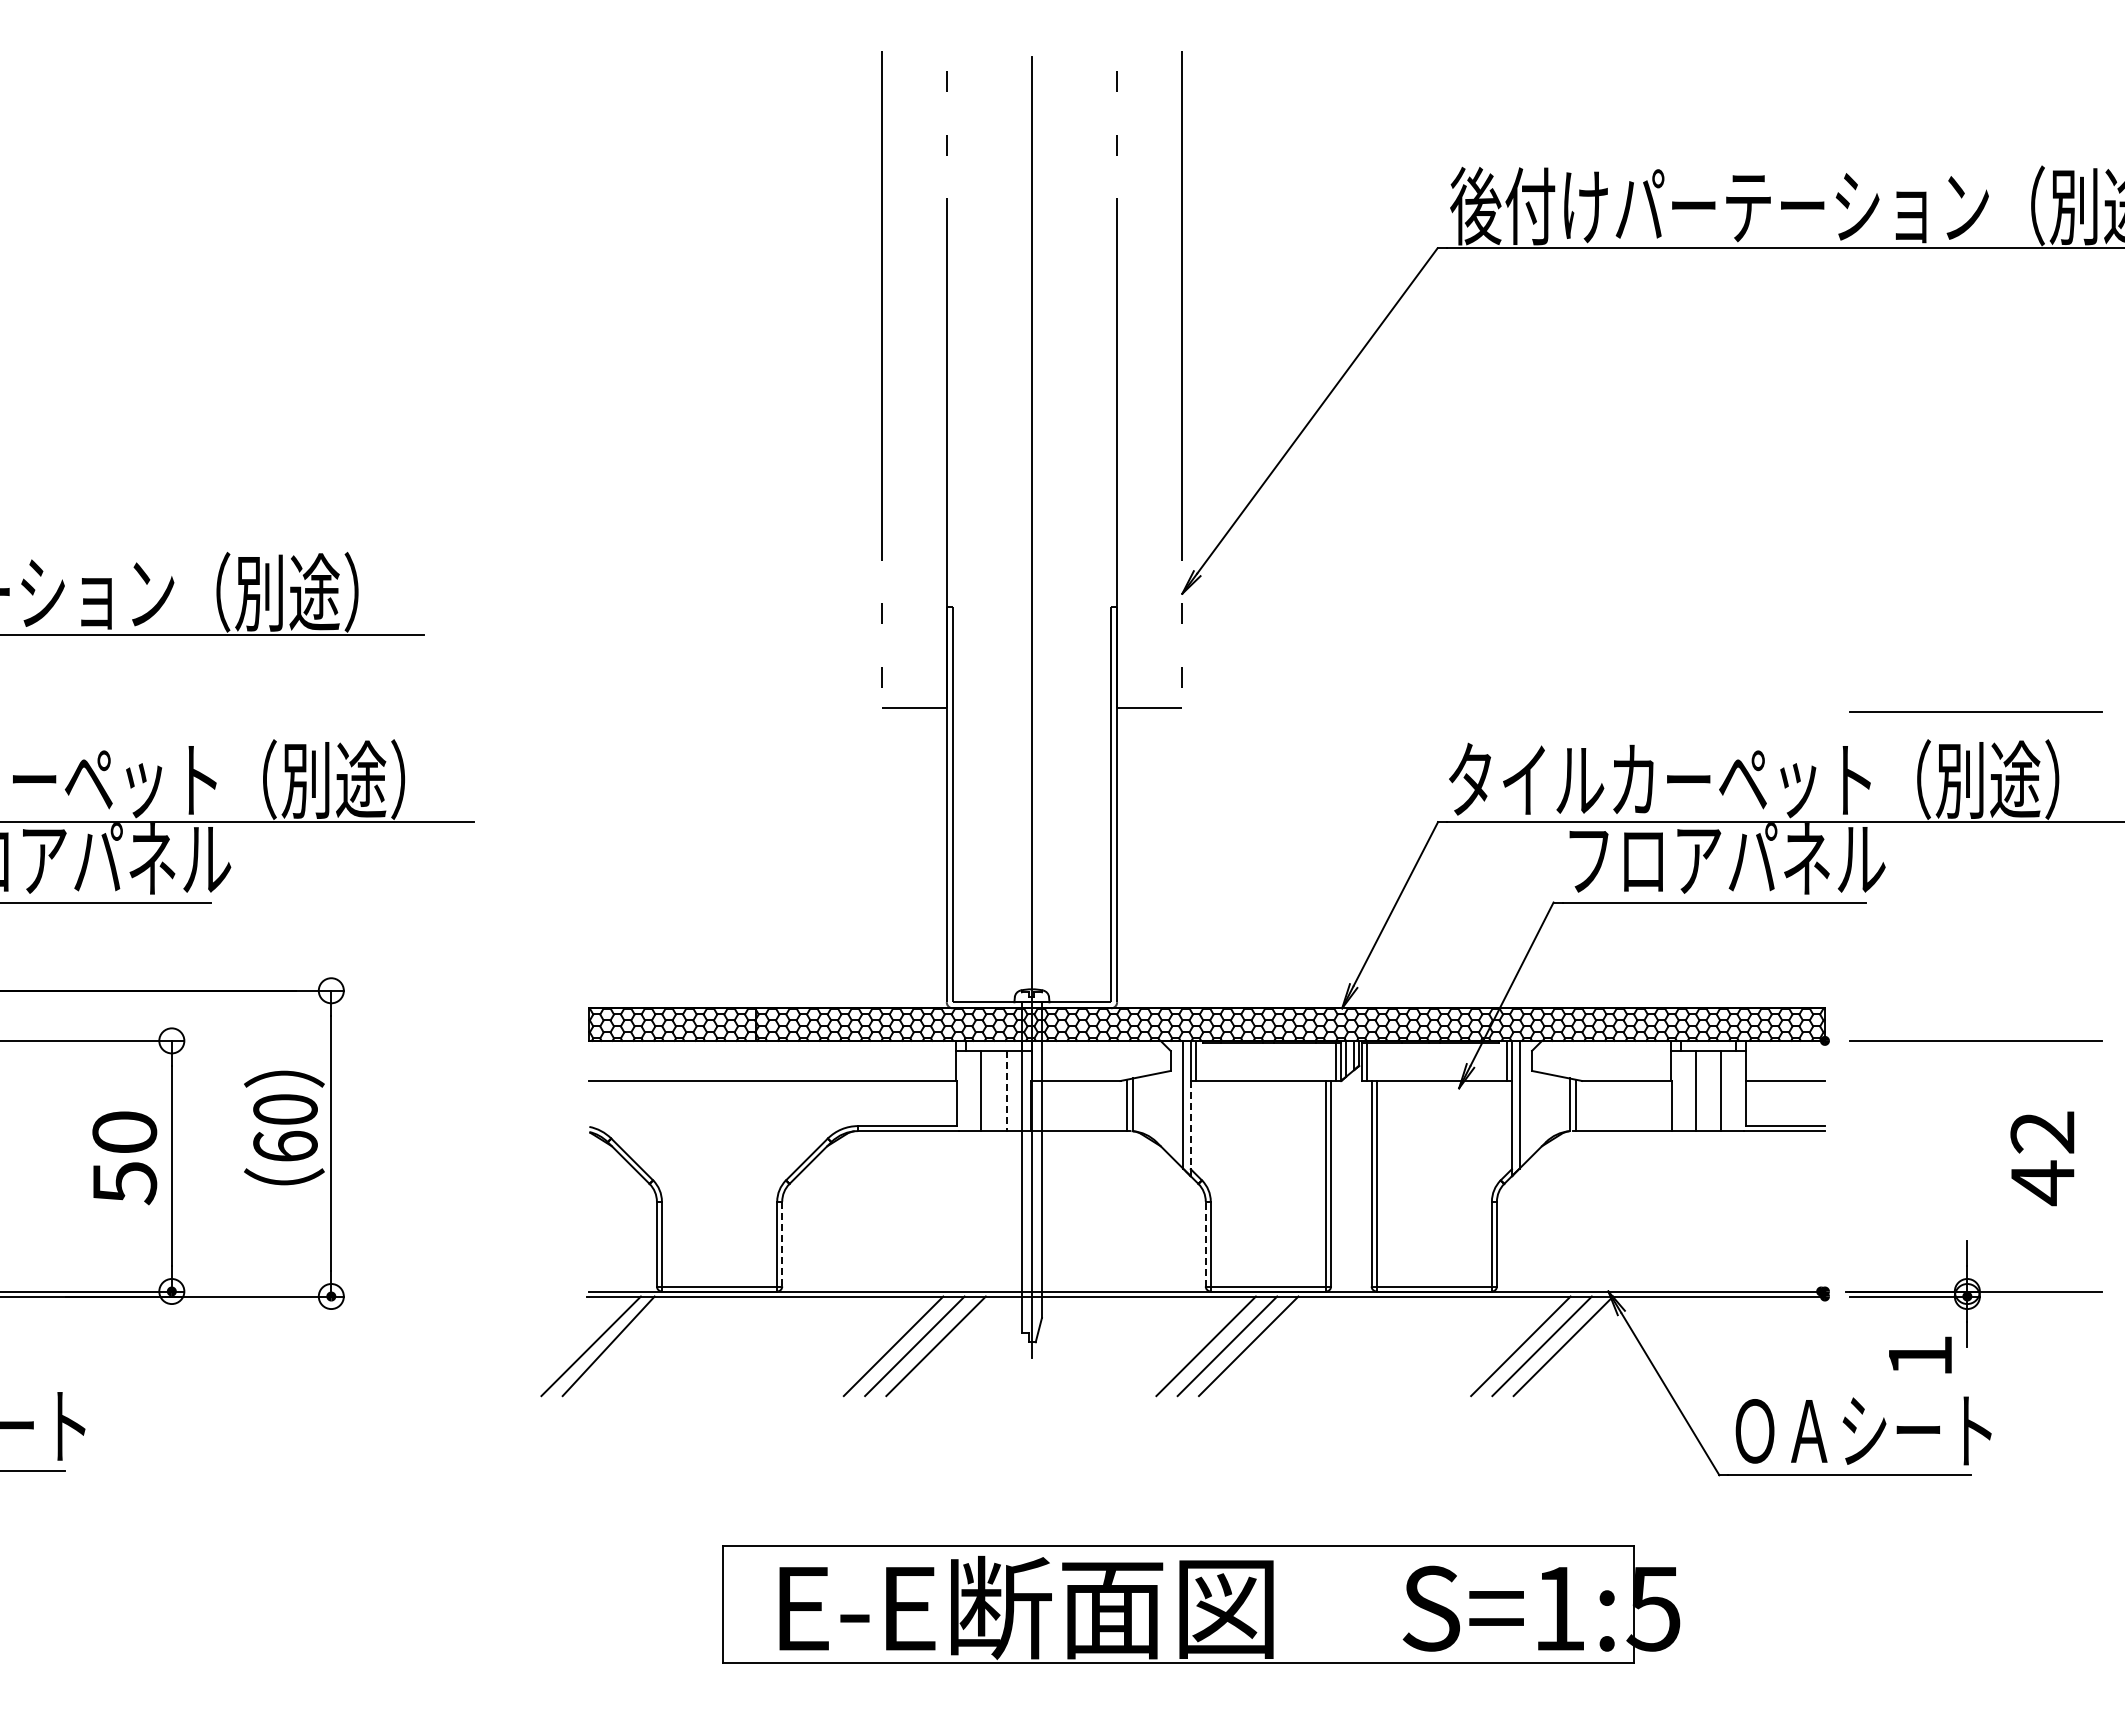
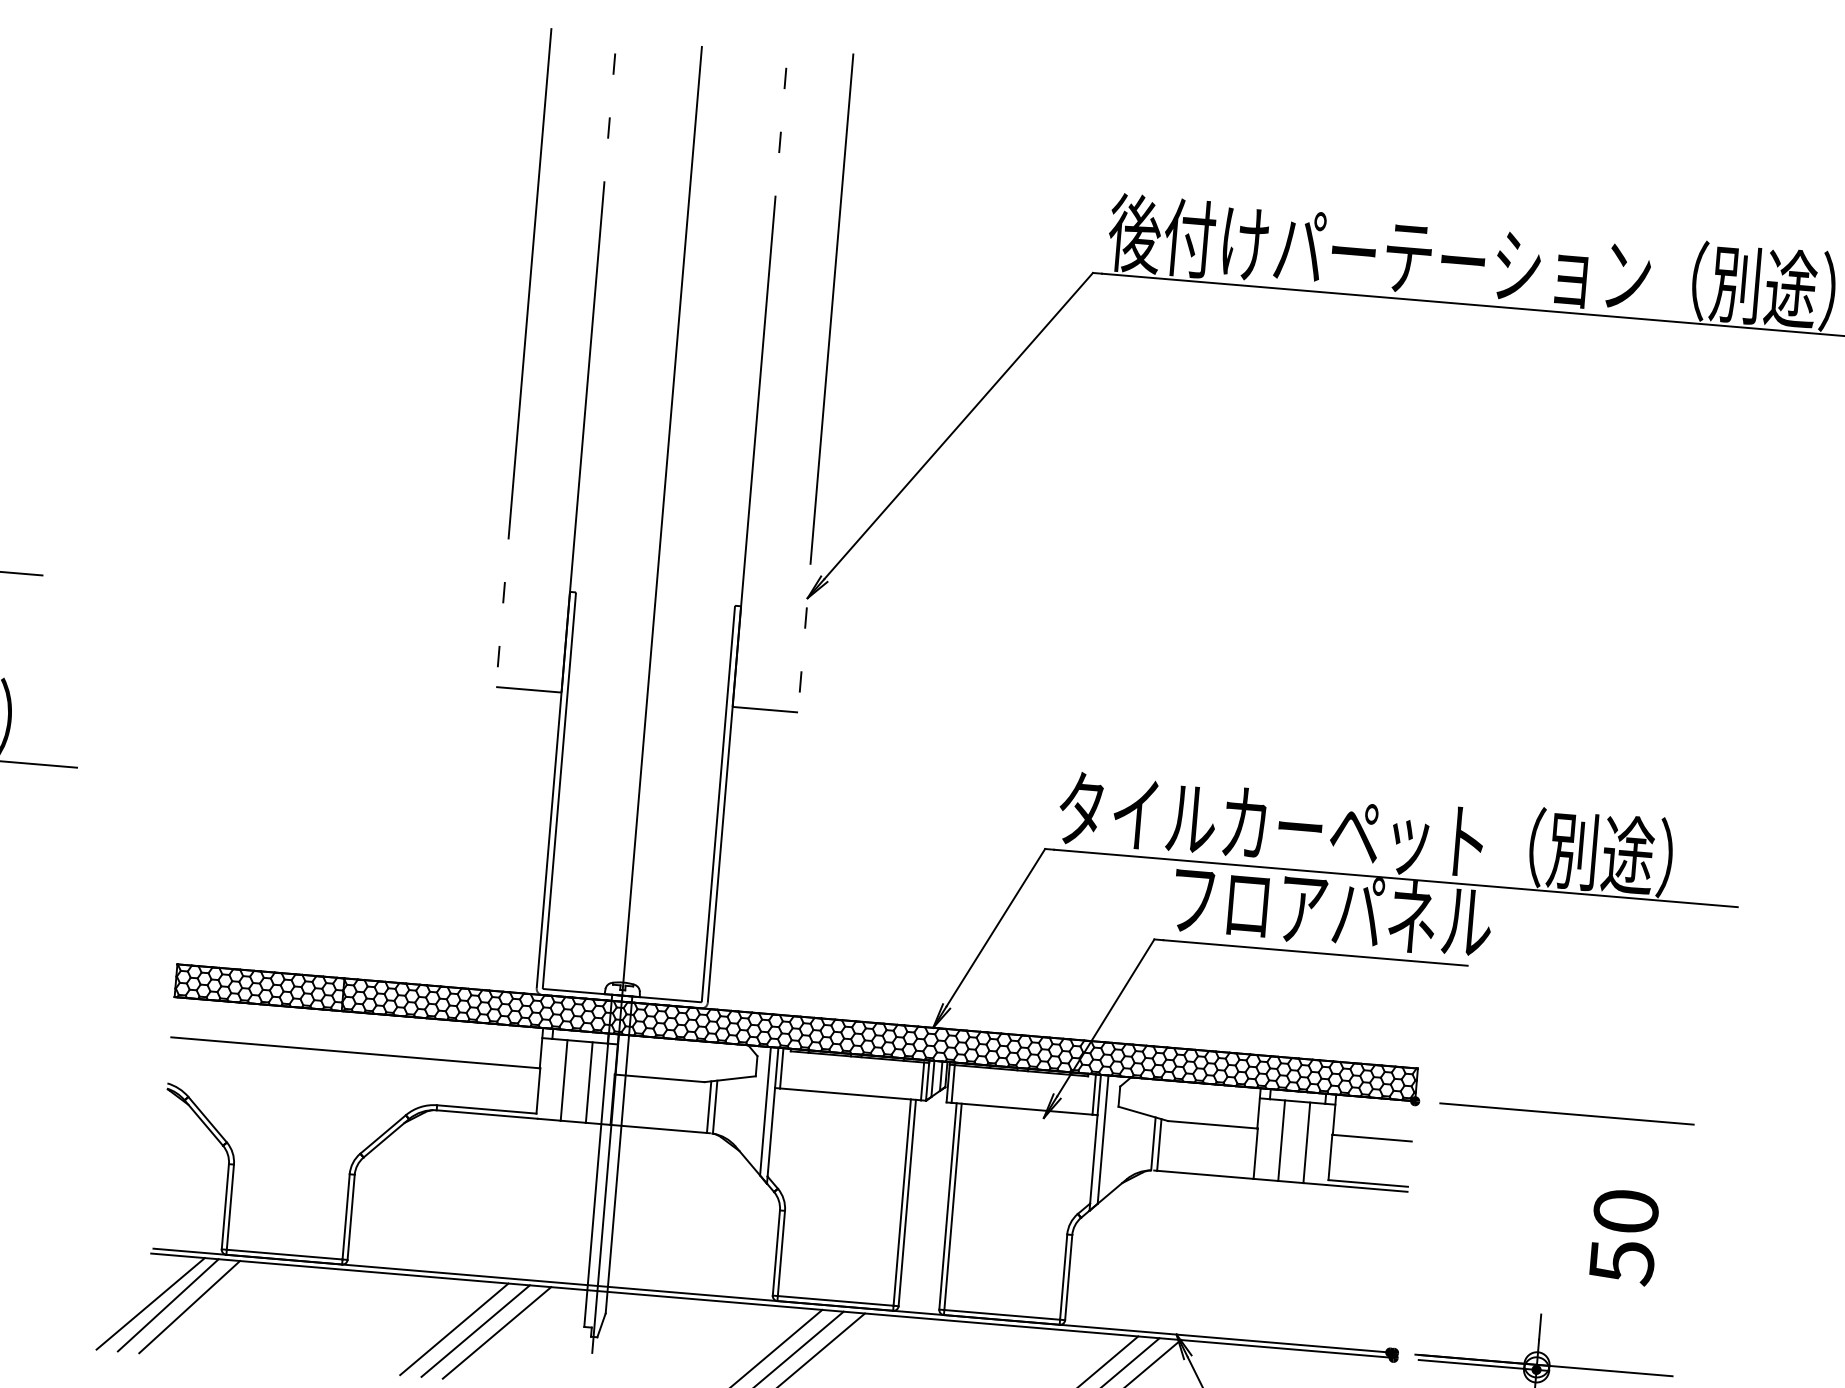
line: (1975, 711) -> (1594, 783), removed
line: (1006, 1091) -> (589, 1083), dashed -> solid
line: (1190, 1125) -> (771, 1132), dashed -> solid
text: (2042, 1158) -> (1623, 1237), 42 -> 50
line: (1205, 1243) -> (776, 1252), dashed -> solid
line: (782, 1244) -> (351, 1217), dashed -> solid
line: (629, 1346) -> (189, 1307), added

